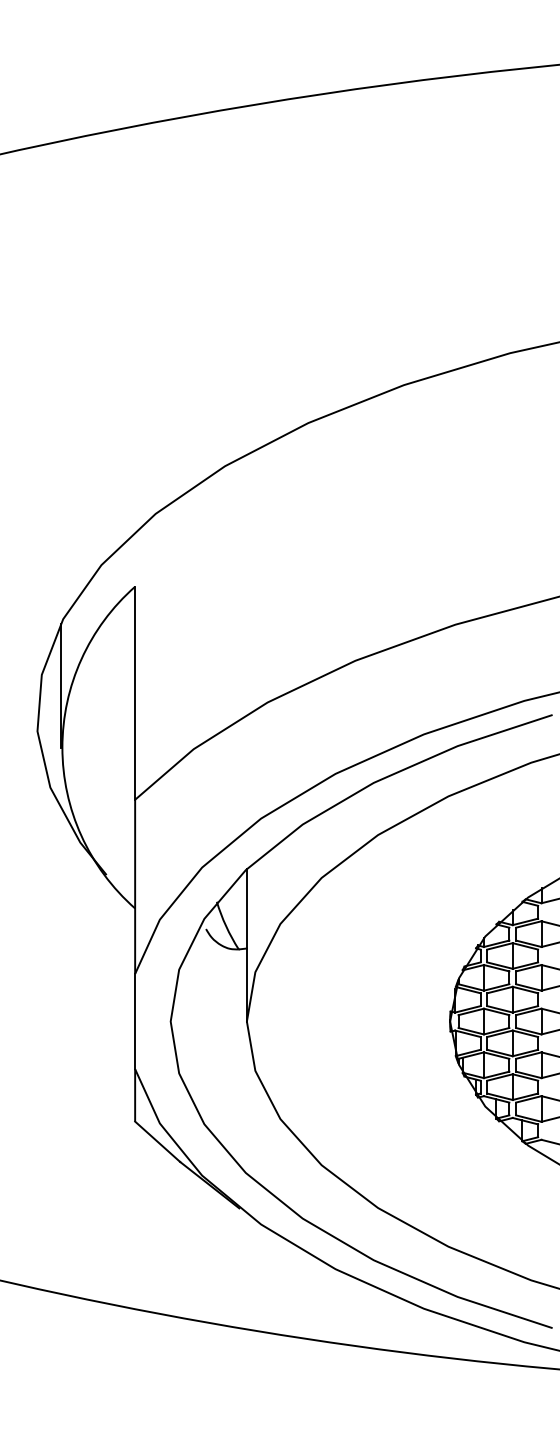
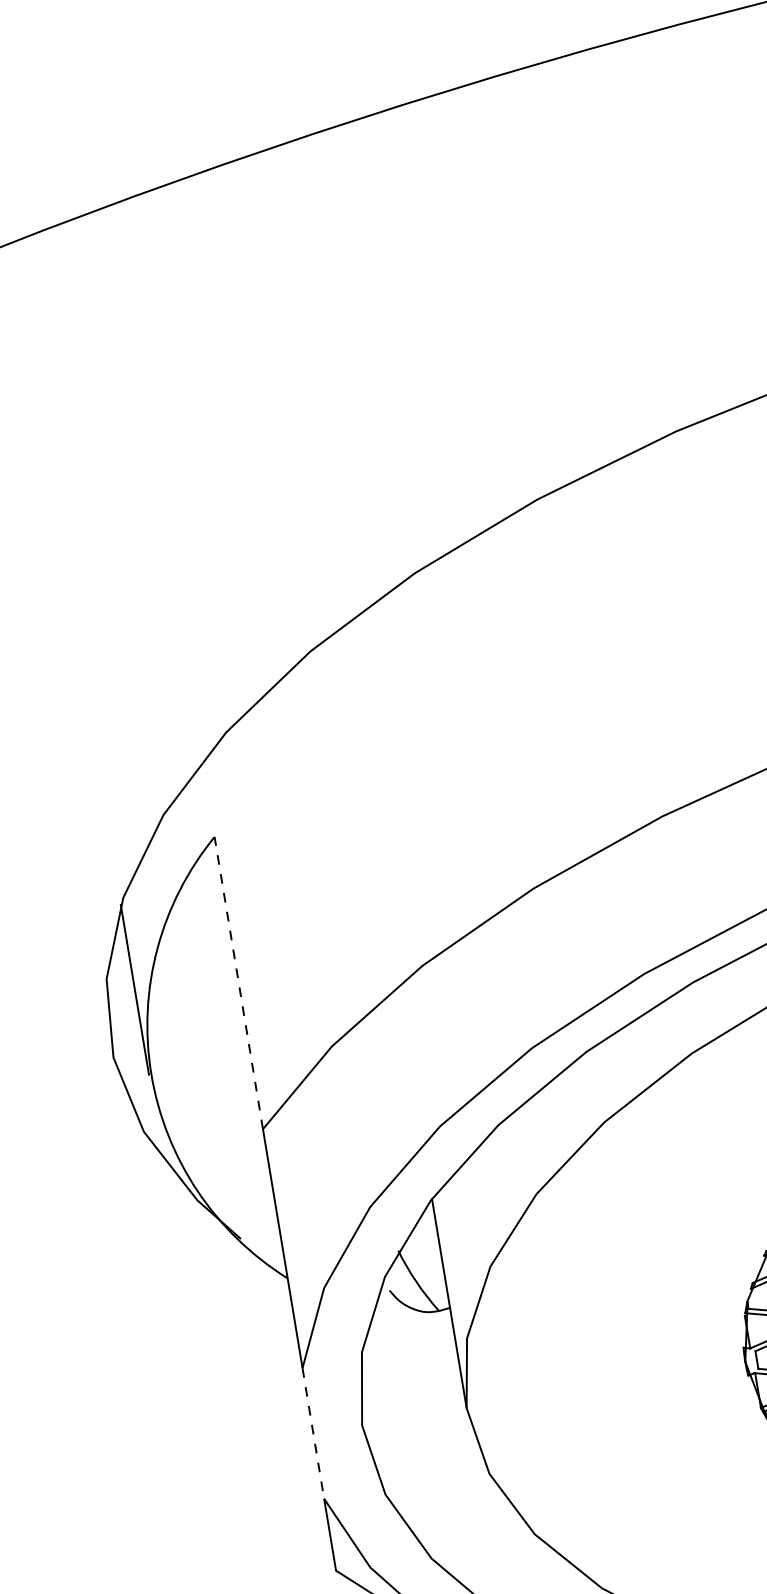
line: (135, 693) -> (239, 983), solid -> dashed
line: (135, 1021) -> (313, 1433), solid -> dashed

